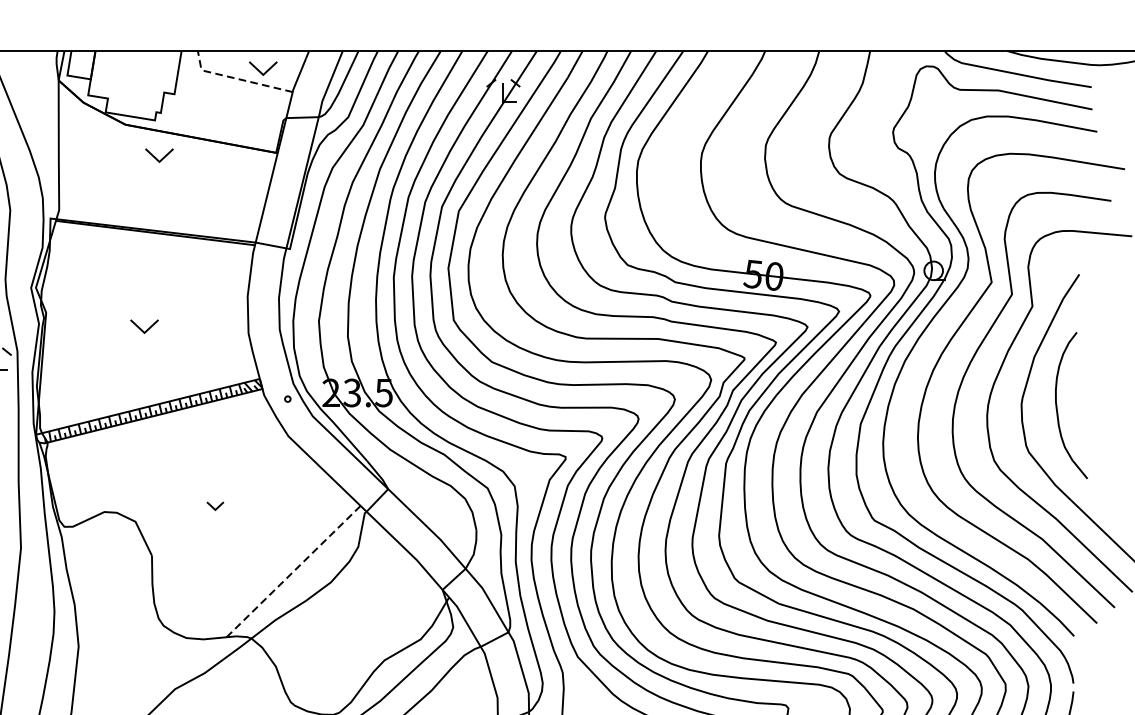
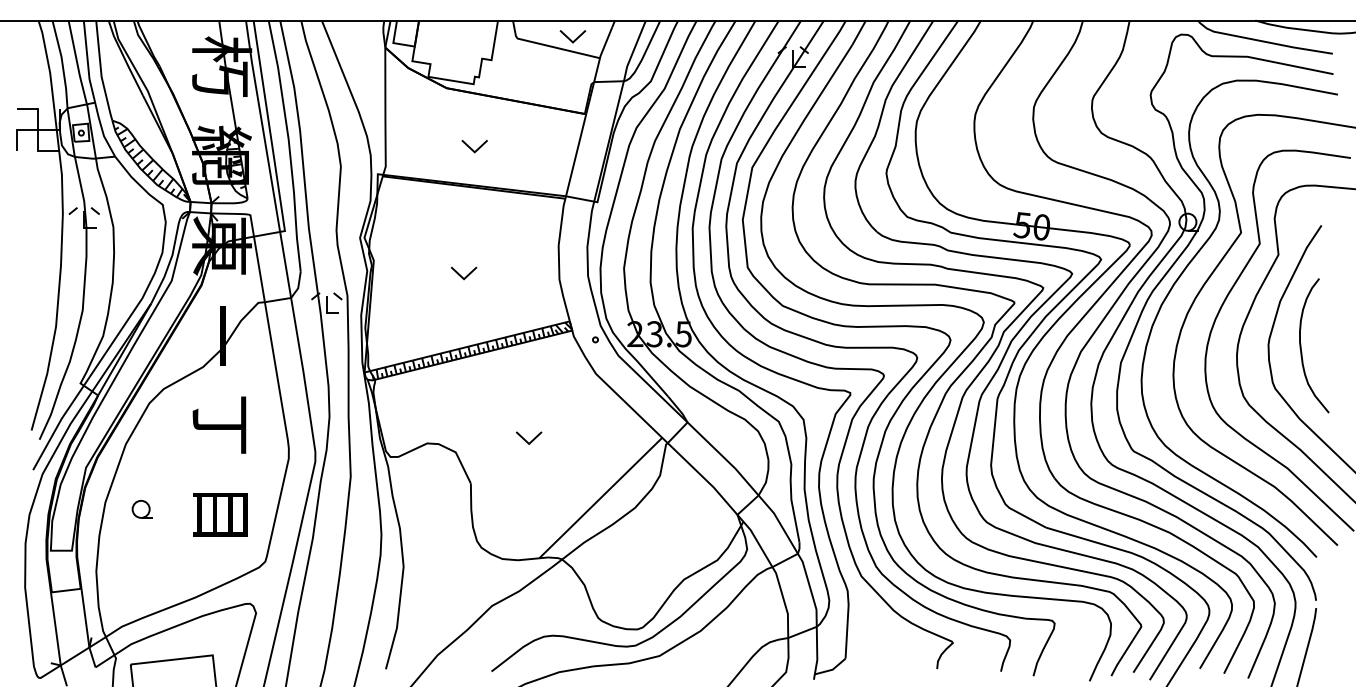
line: (235, 78) -> (547, 45), dashed -> solid
part: (159, 155) -> (474, 146), moved
part: (214, 505) -> (528, 437), size x1.67
line: (294, 570) -> (601, 497), dashed -> solid

